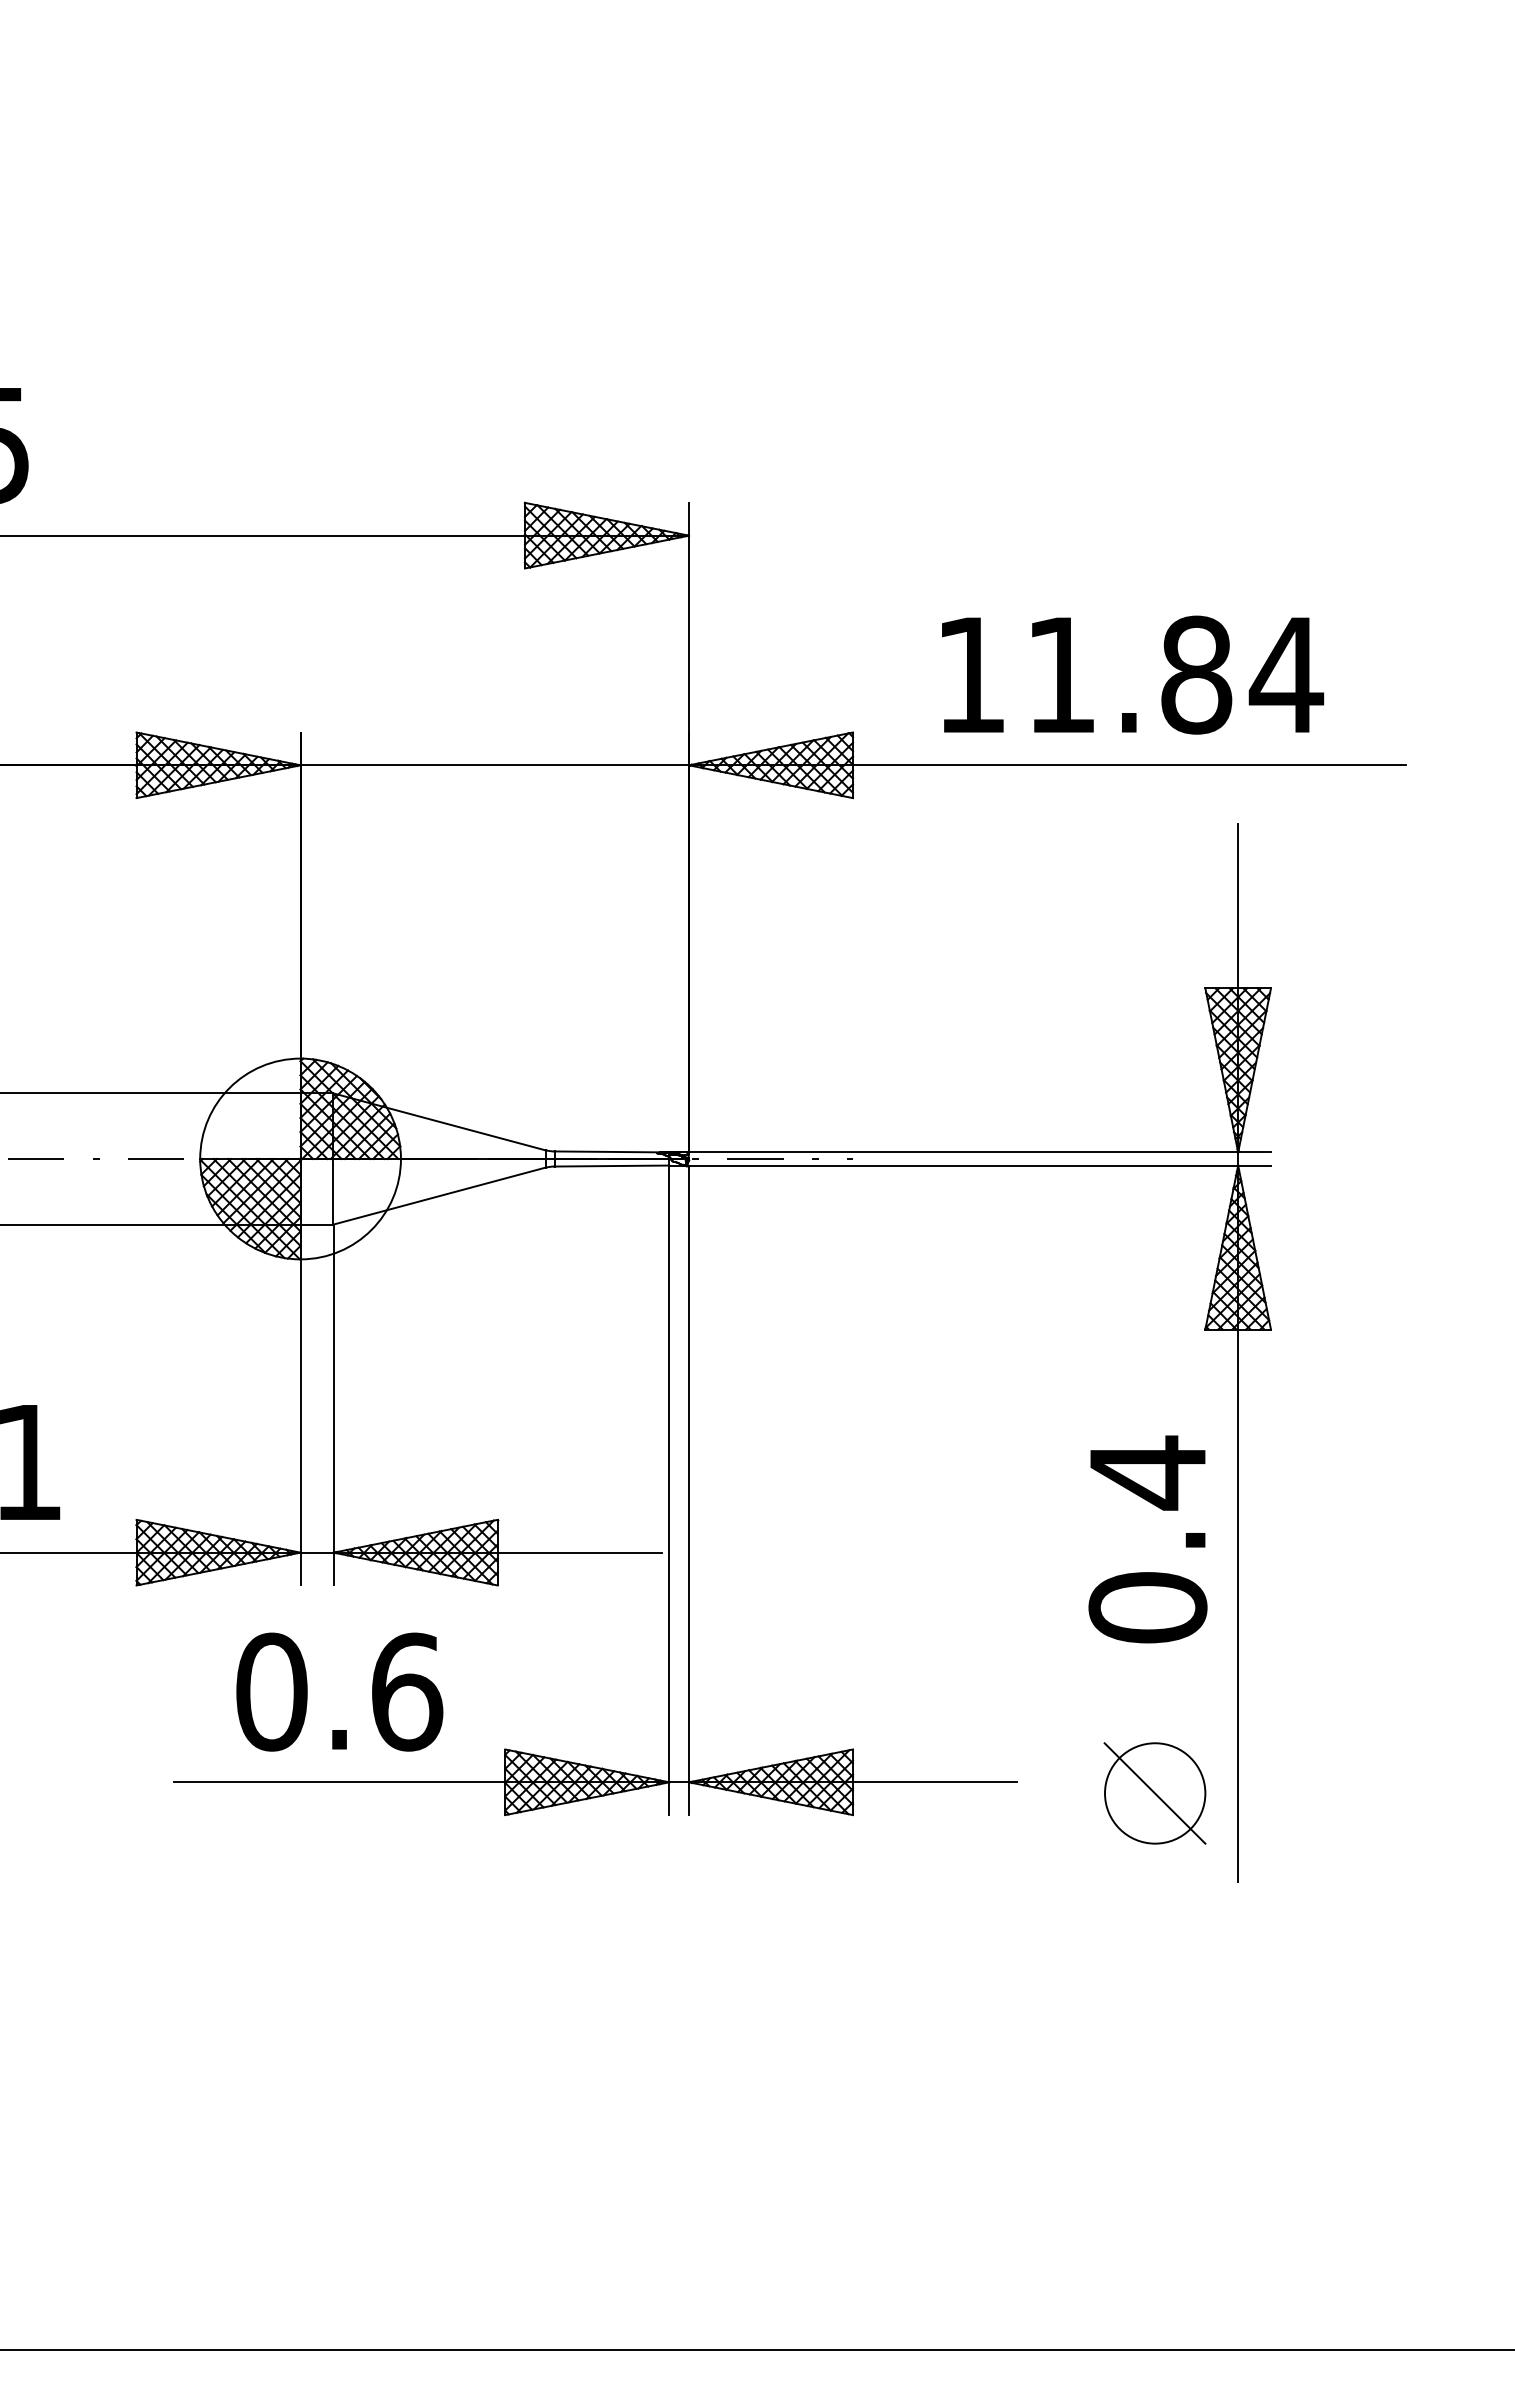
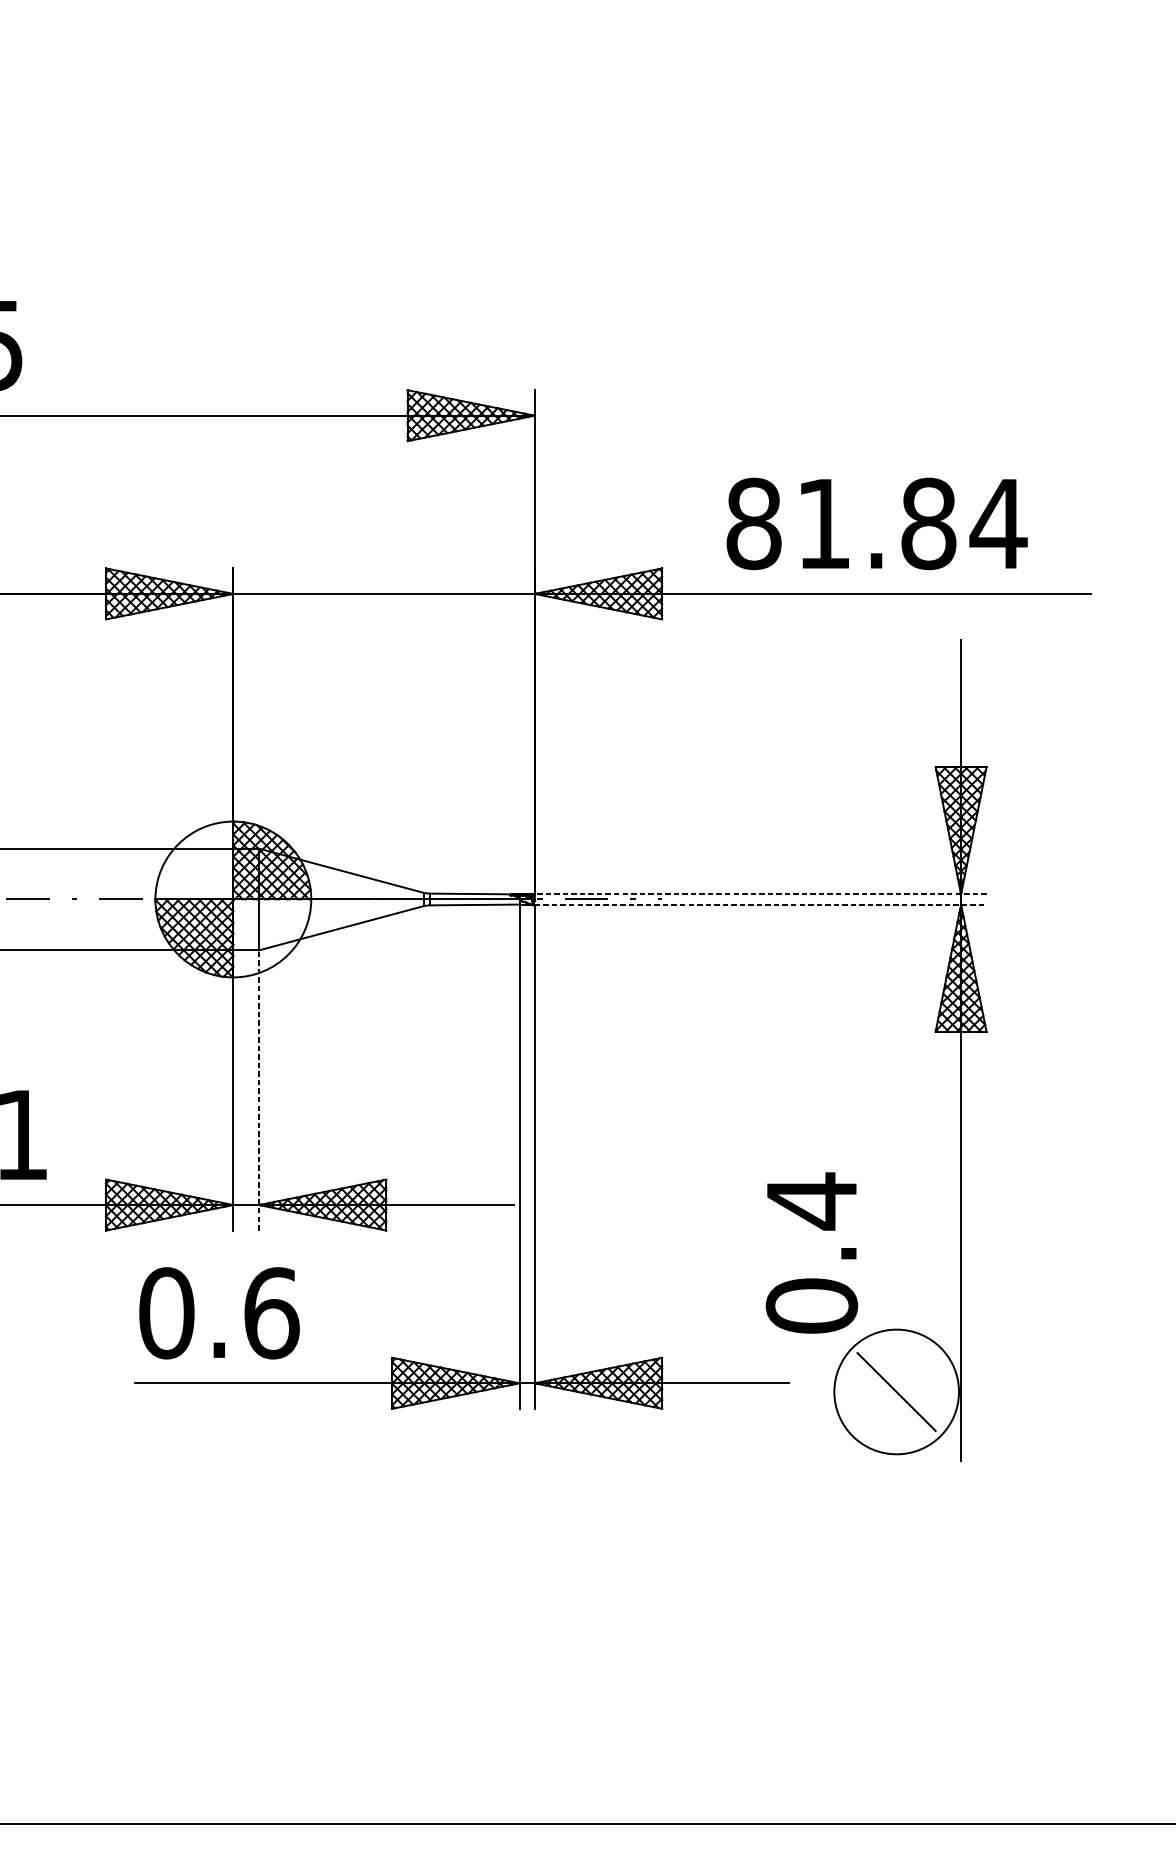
text: (971, 674) -> (754, 523), 11.84 -> 81.84
line: (980, 1152) -> (761, 894), solid -> dashed
line: (980, 1165) -> (761, 904), solid -> dashed
line: (333, 1404) -> (258, 1090), solid -> dashed
text: (1147, 1539) -> (811, 1253), moved
text: (339, 1691) -> (219, 1312), moved
circle: (1155, 1793) -> (896, 1392), size x1.6

